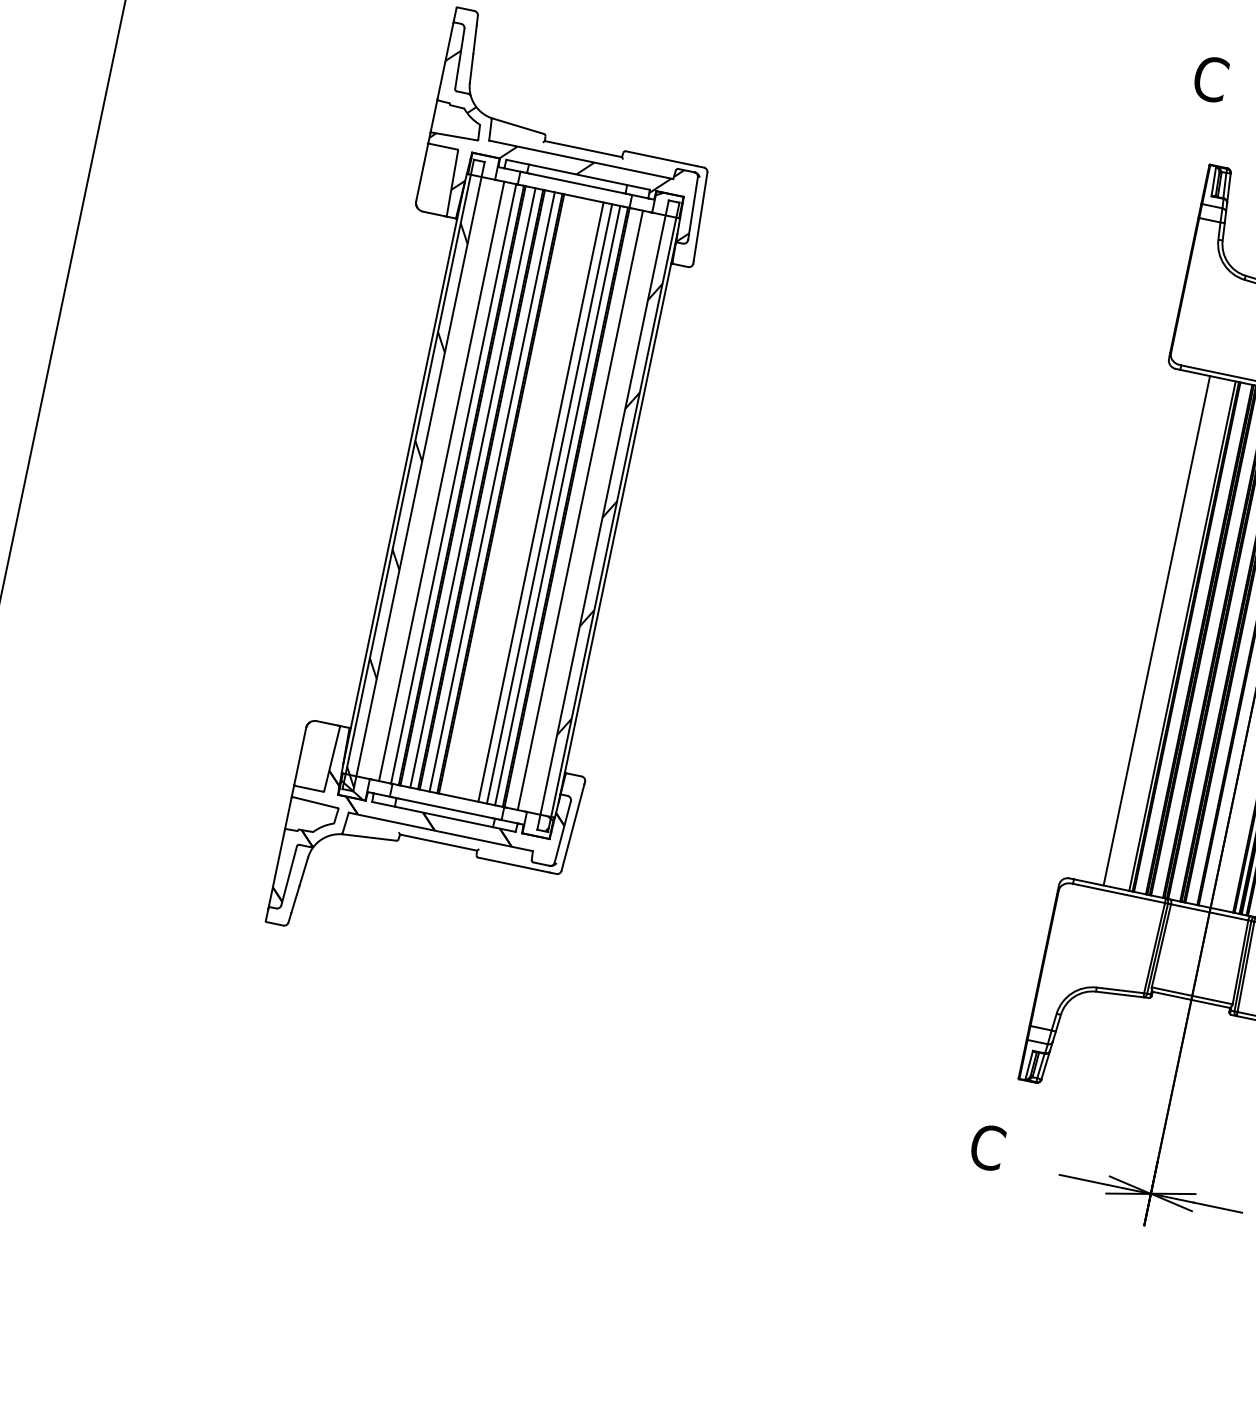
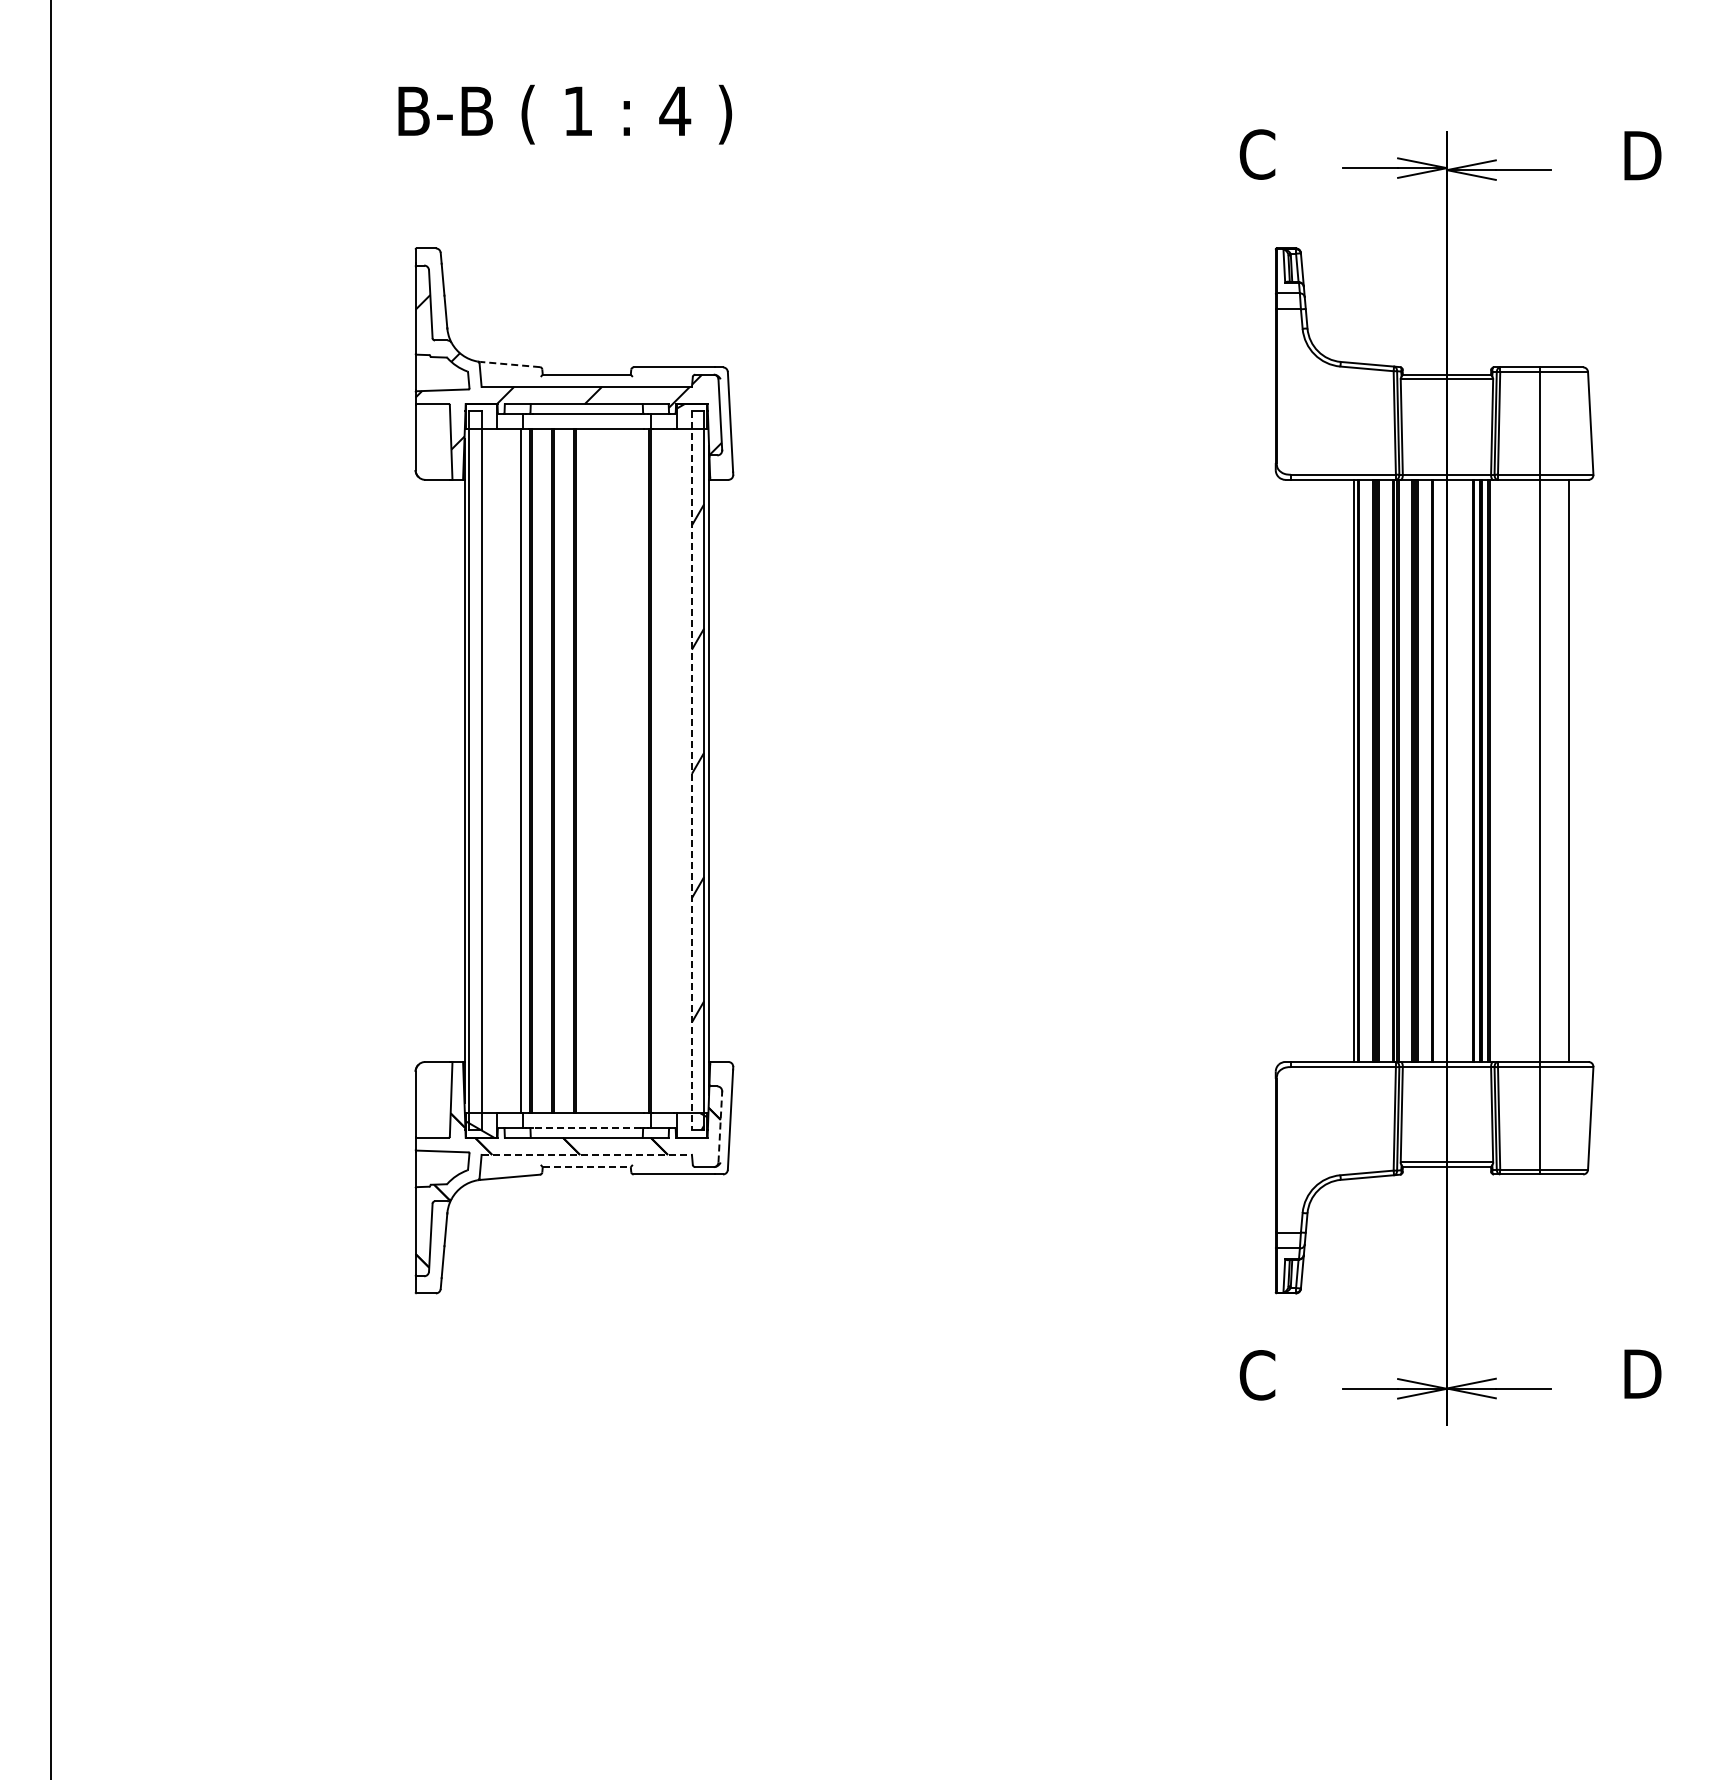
line: (518, 126) -> (510, 364), solid -> dashed
line: (441, 481) -> (507, 770), removed
line: (473, 487) -> (543, 770), removed
line: (492, 491) -> (565, 770), removed
line: (541, 501) -> (621, 770), removed
line: (549, 503) -> (630, 770), removed
hatch: (407, 504) -> (475, 804), removed
line: (558, 505) -> (640, 770), removed
line: (580, 510) -> (666, 770), removed
line: (602, 514) -> (691, 770), solid -> dashed
line: (1156, 630) -> (1324, 770), removed
line: (445, 807) -> (586, 1127), solid -> dashed
line: (441, 831) -> (587, 1154), solid -> dashed
line: (562, 832) -> (720, 1127), solid -> dashed
line: (439, 843) -> (587, 1167), solid -> dashed

